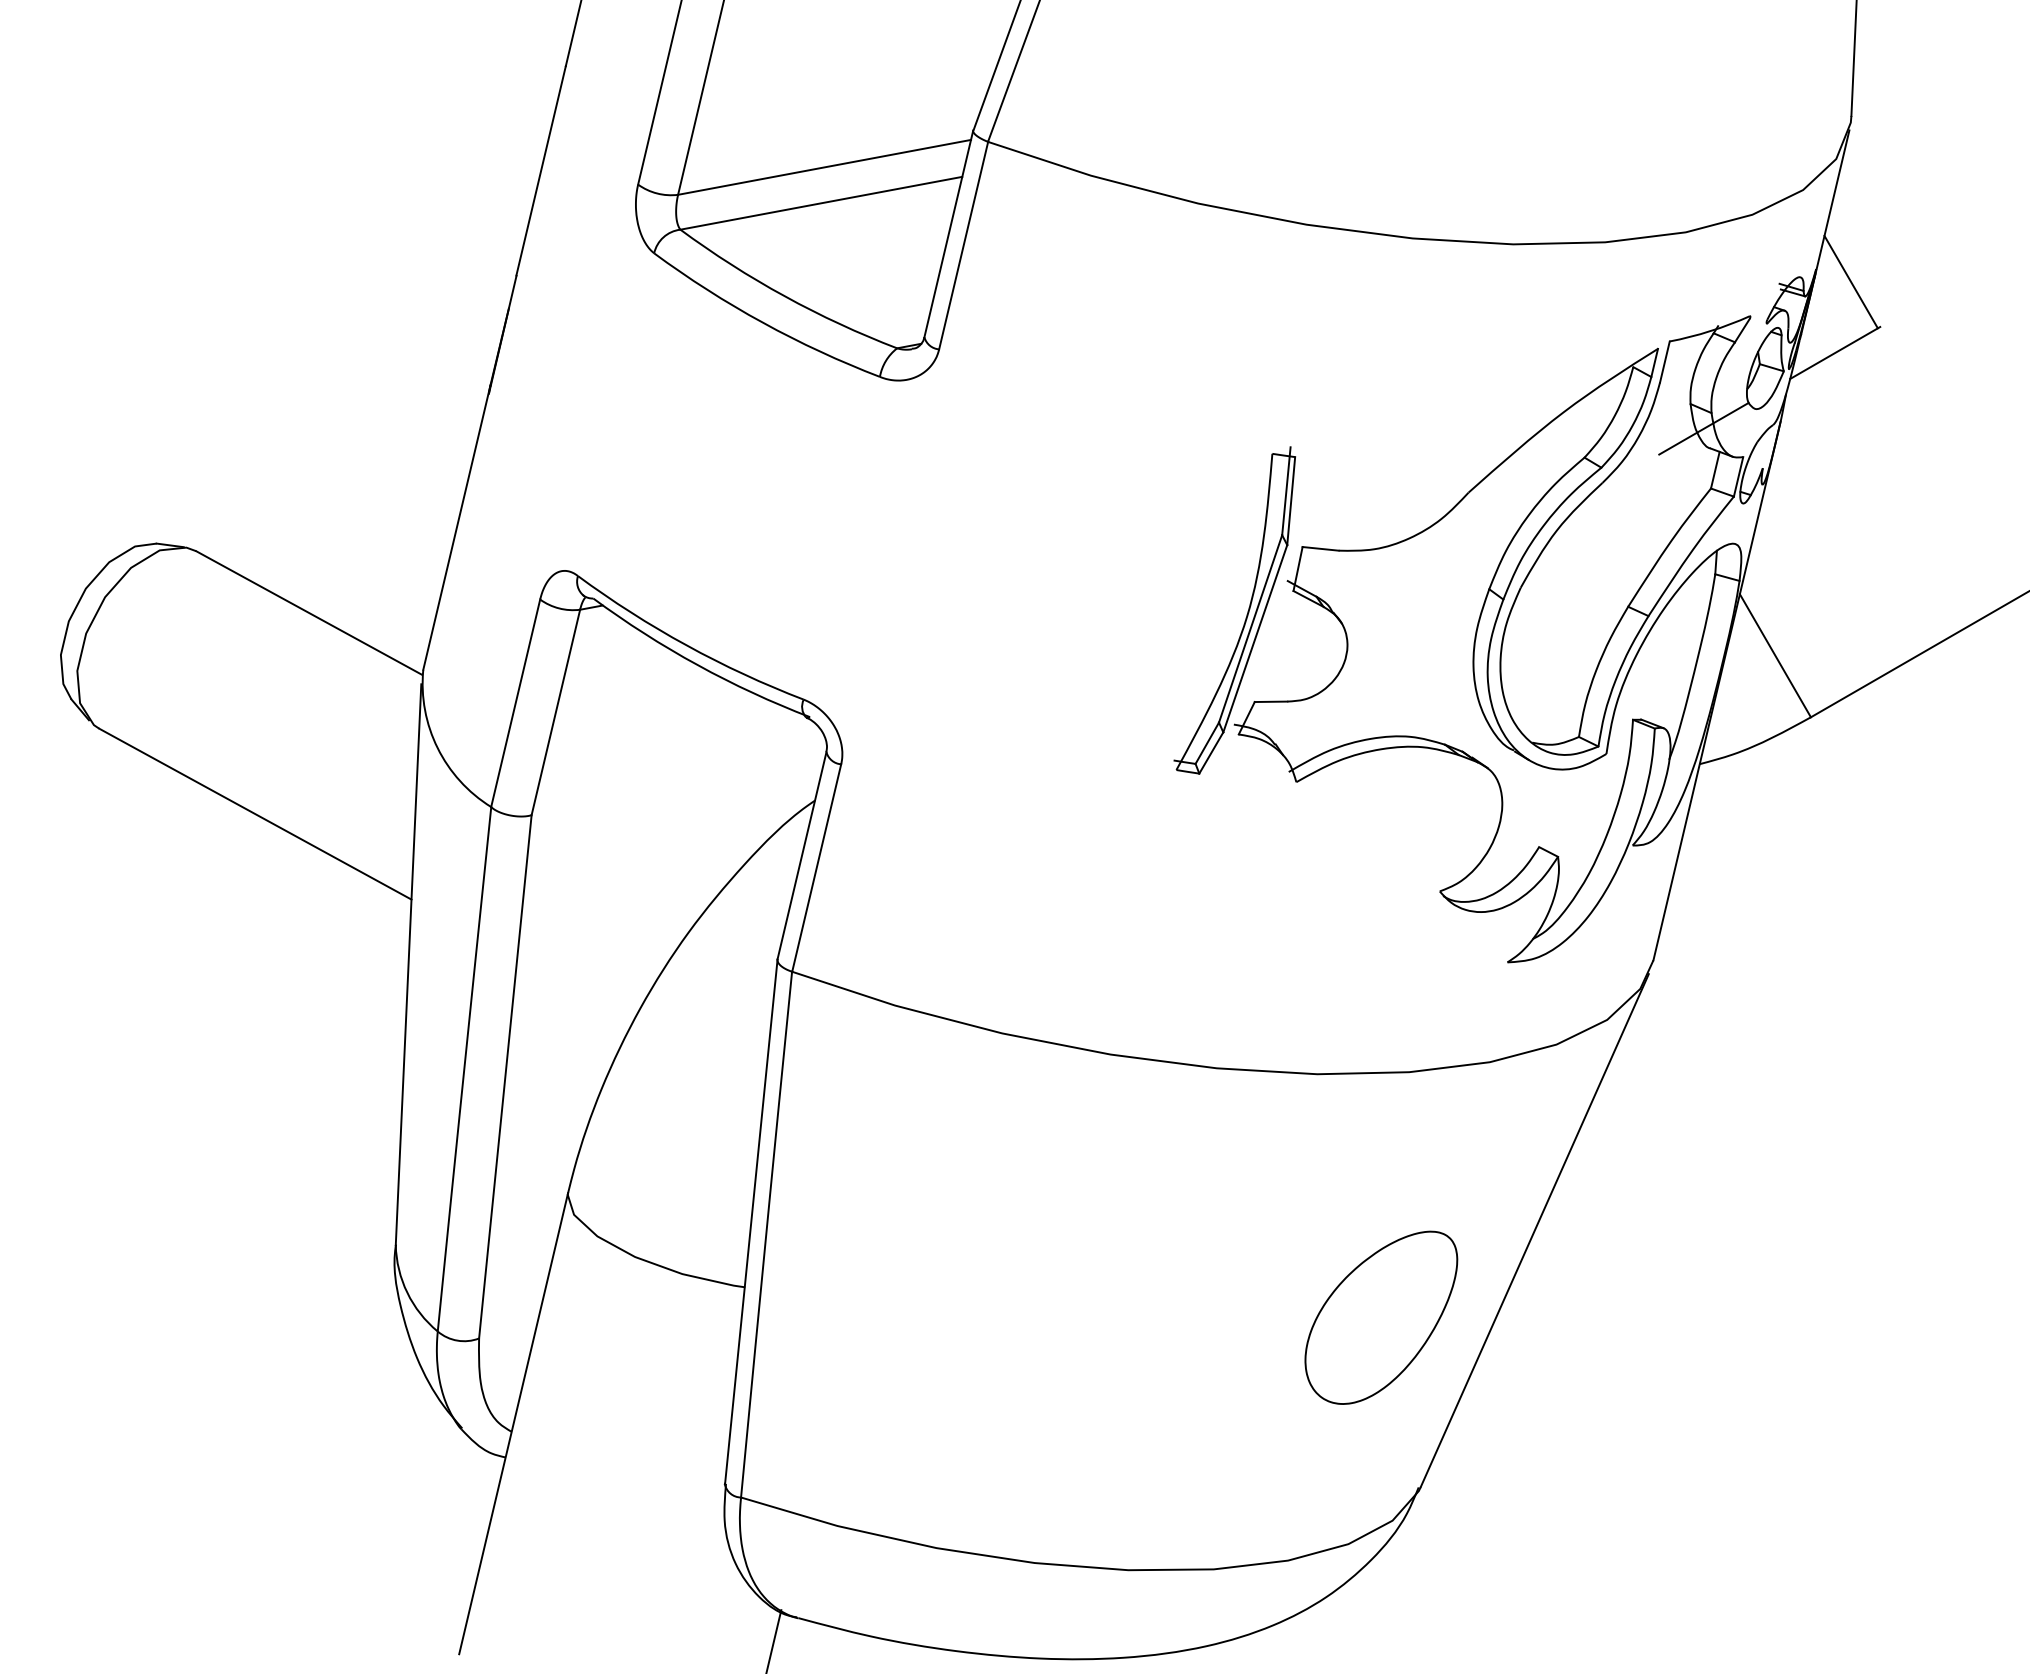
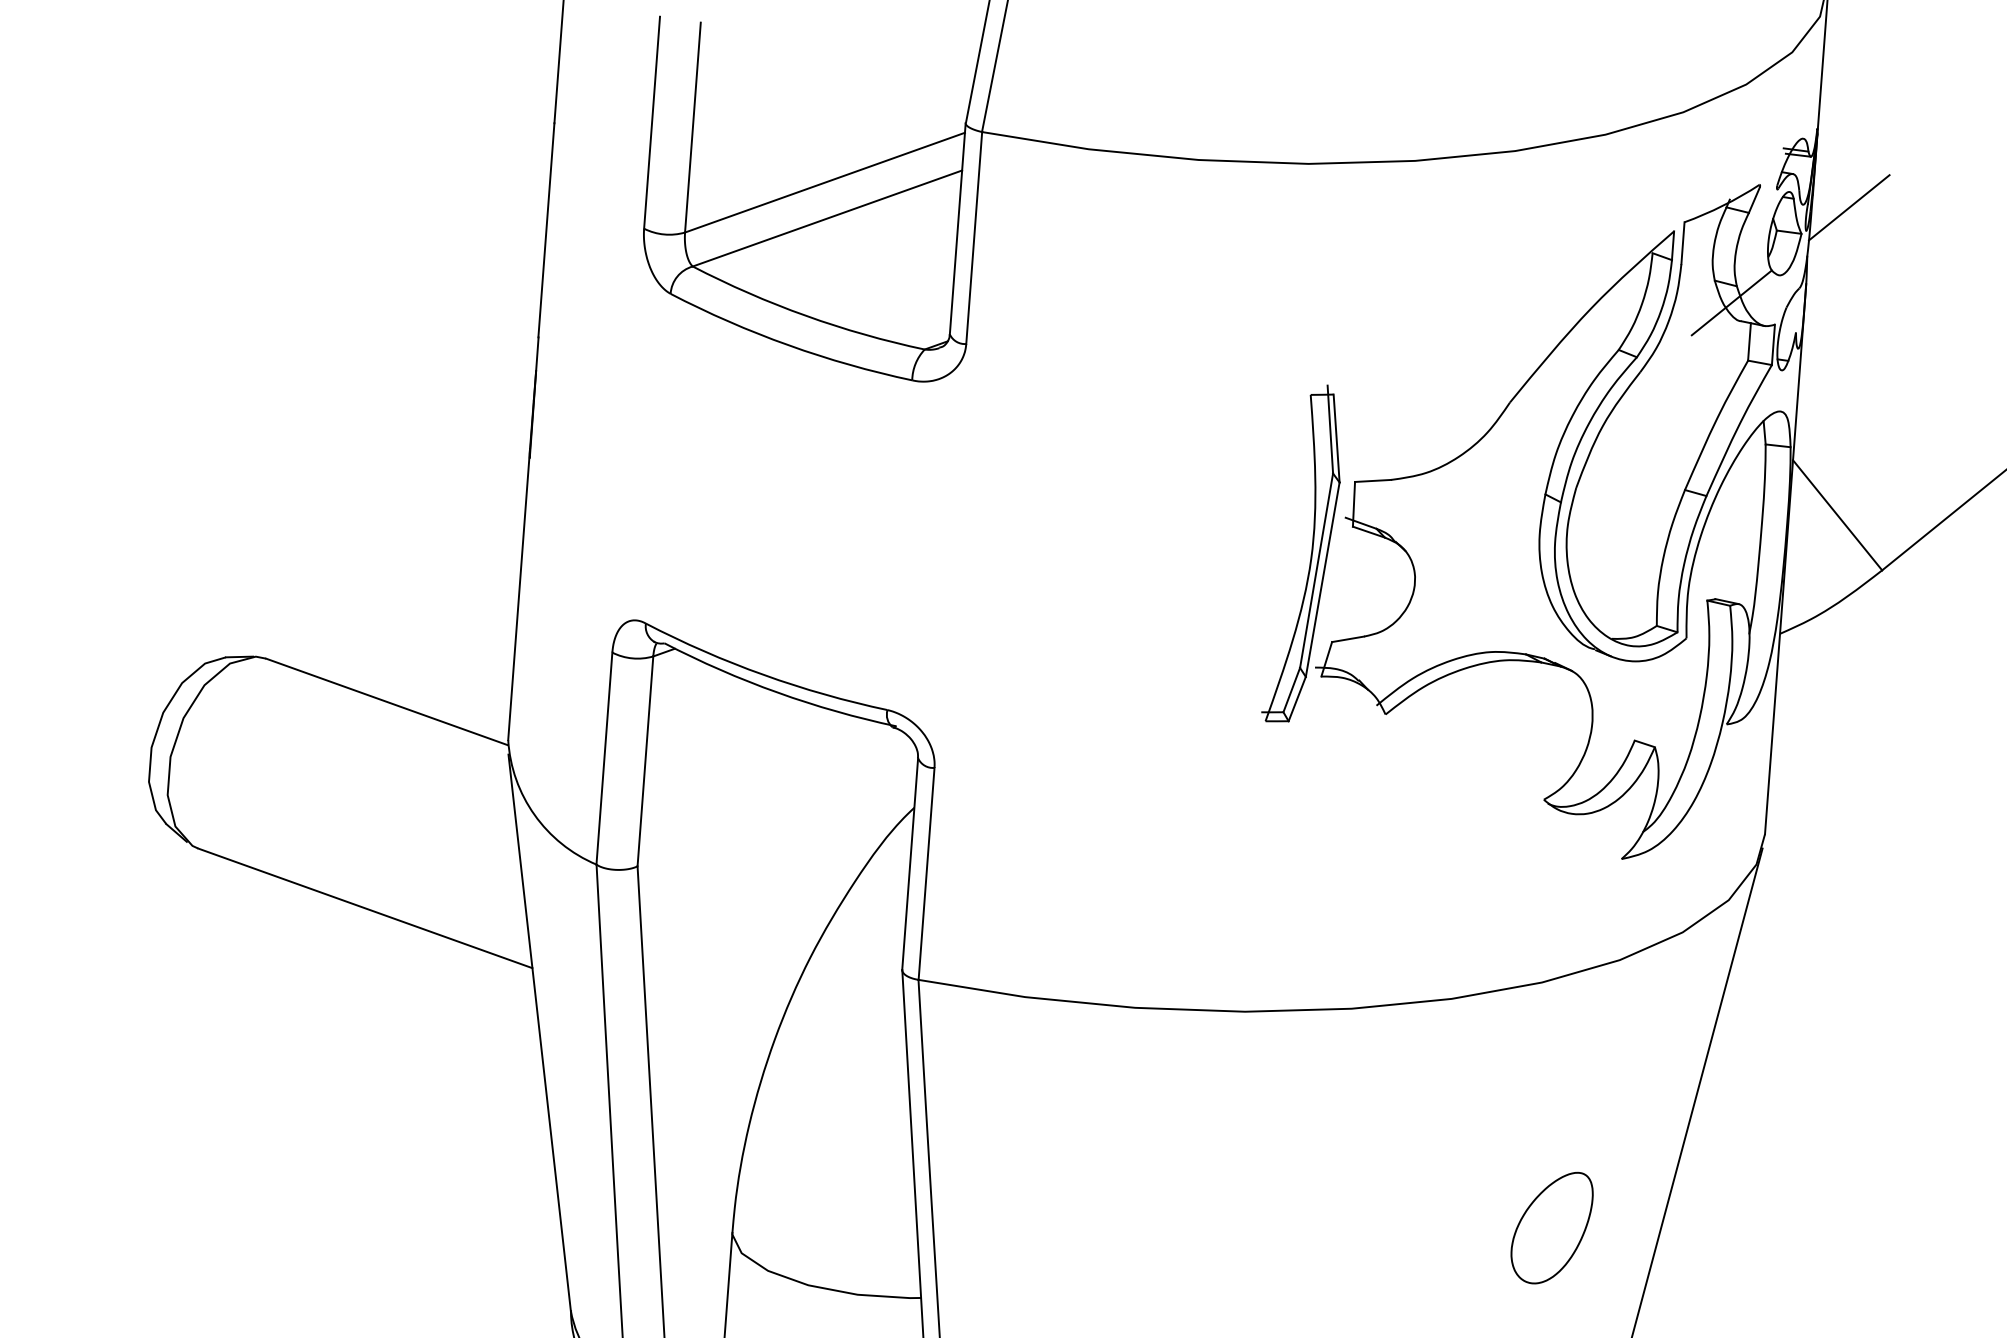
line: (1850, 281) -> (1853, 135), removed
part: (1381, 1317) -> (1552, 1228), size x0.6

